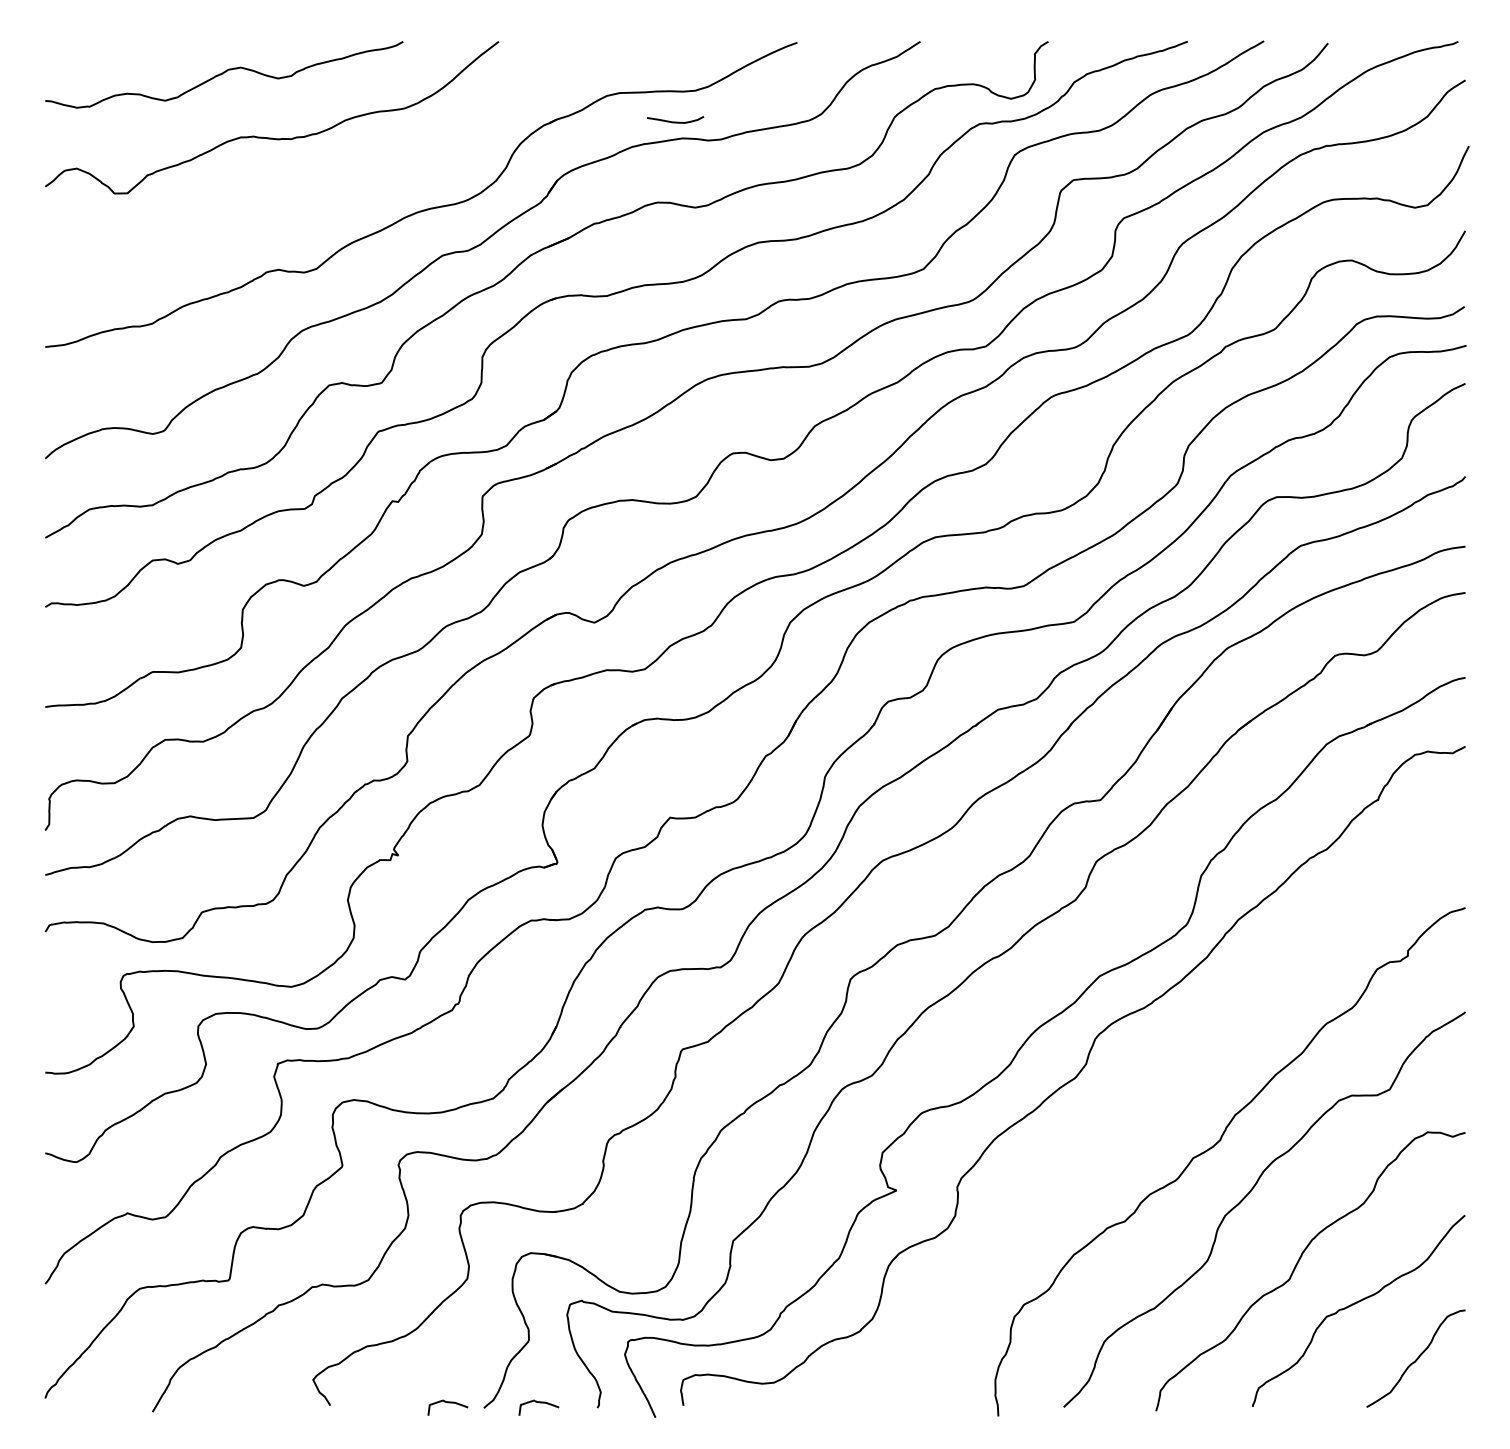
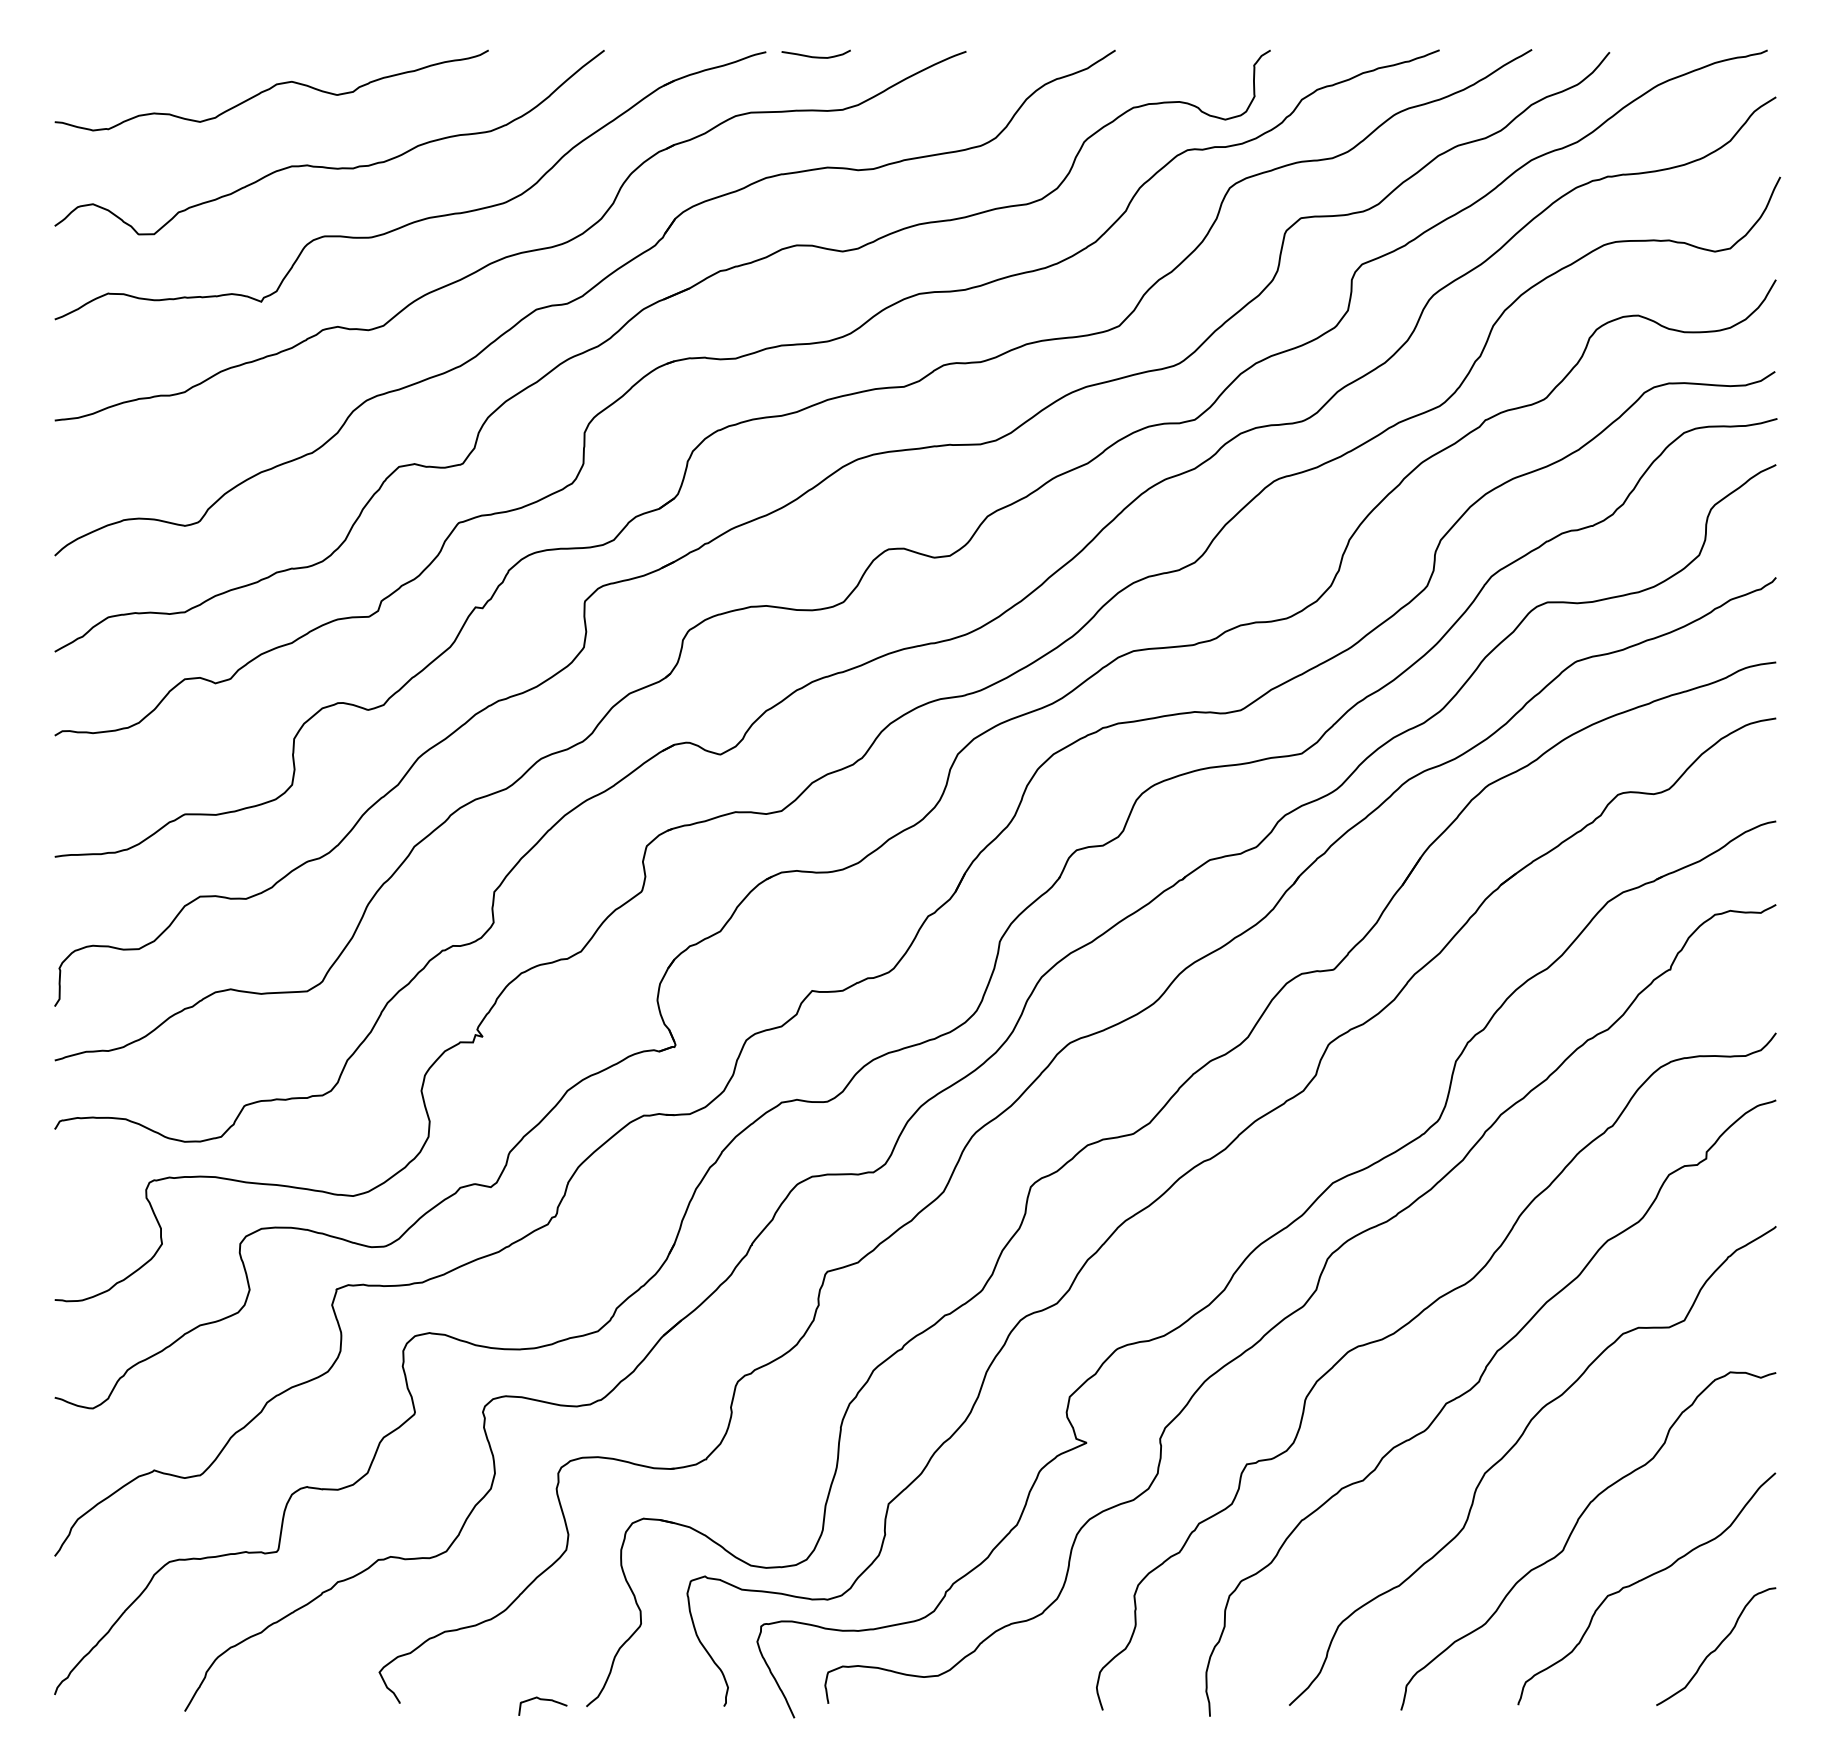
curve: (675, 121) -> (816, 56), moved
part: (347, 180) -> (421, 218), added
curve: (1157, 1096) -> (1402, 1328), added
curve: (539, 1403) -> (653, 1701), removed

